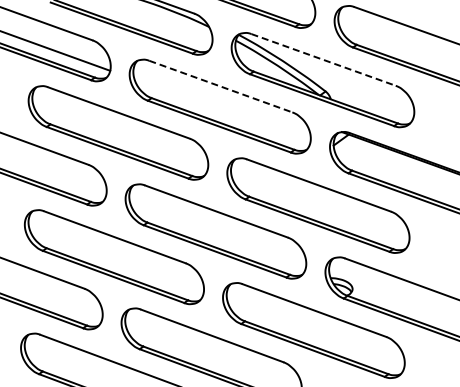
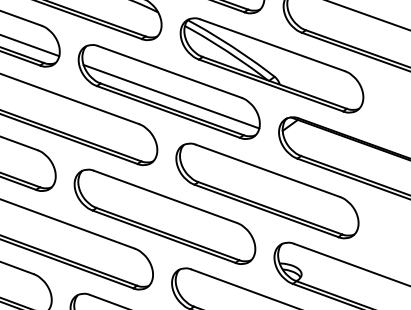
line: (323, 59) -> (272, 44), dashed -> solid
line: (221, 86) -> (170, 71), dashed -> solid
line: (222, 111) -> (171, 96), added

